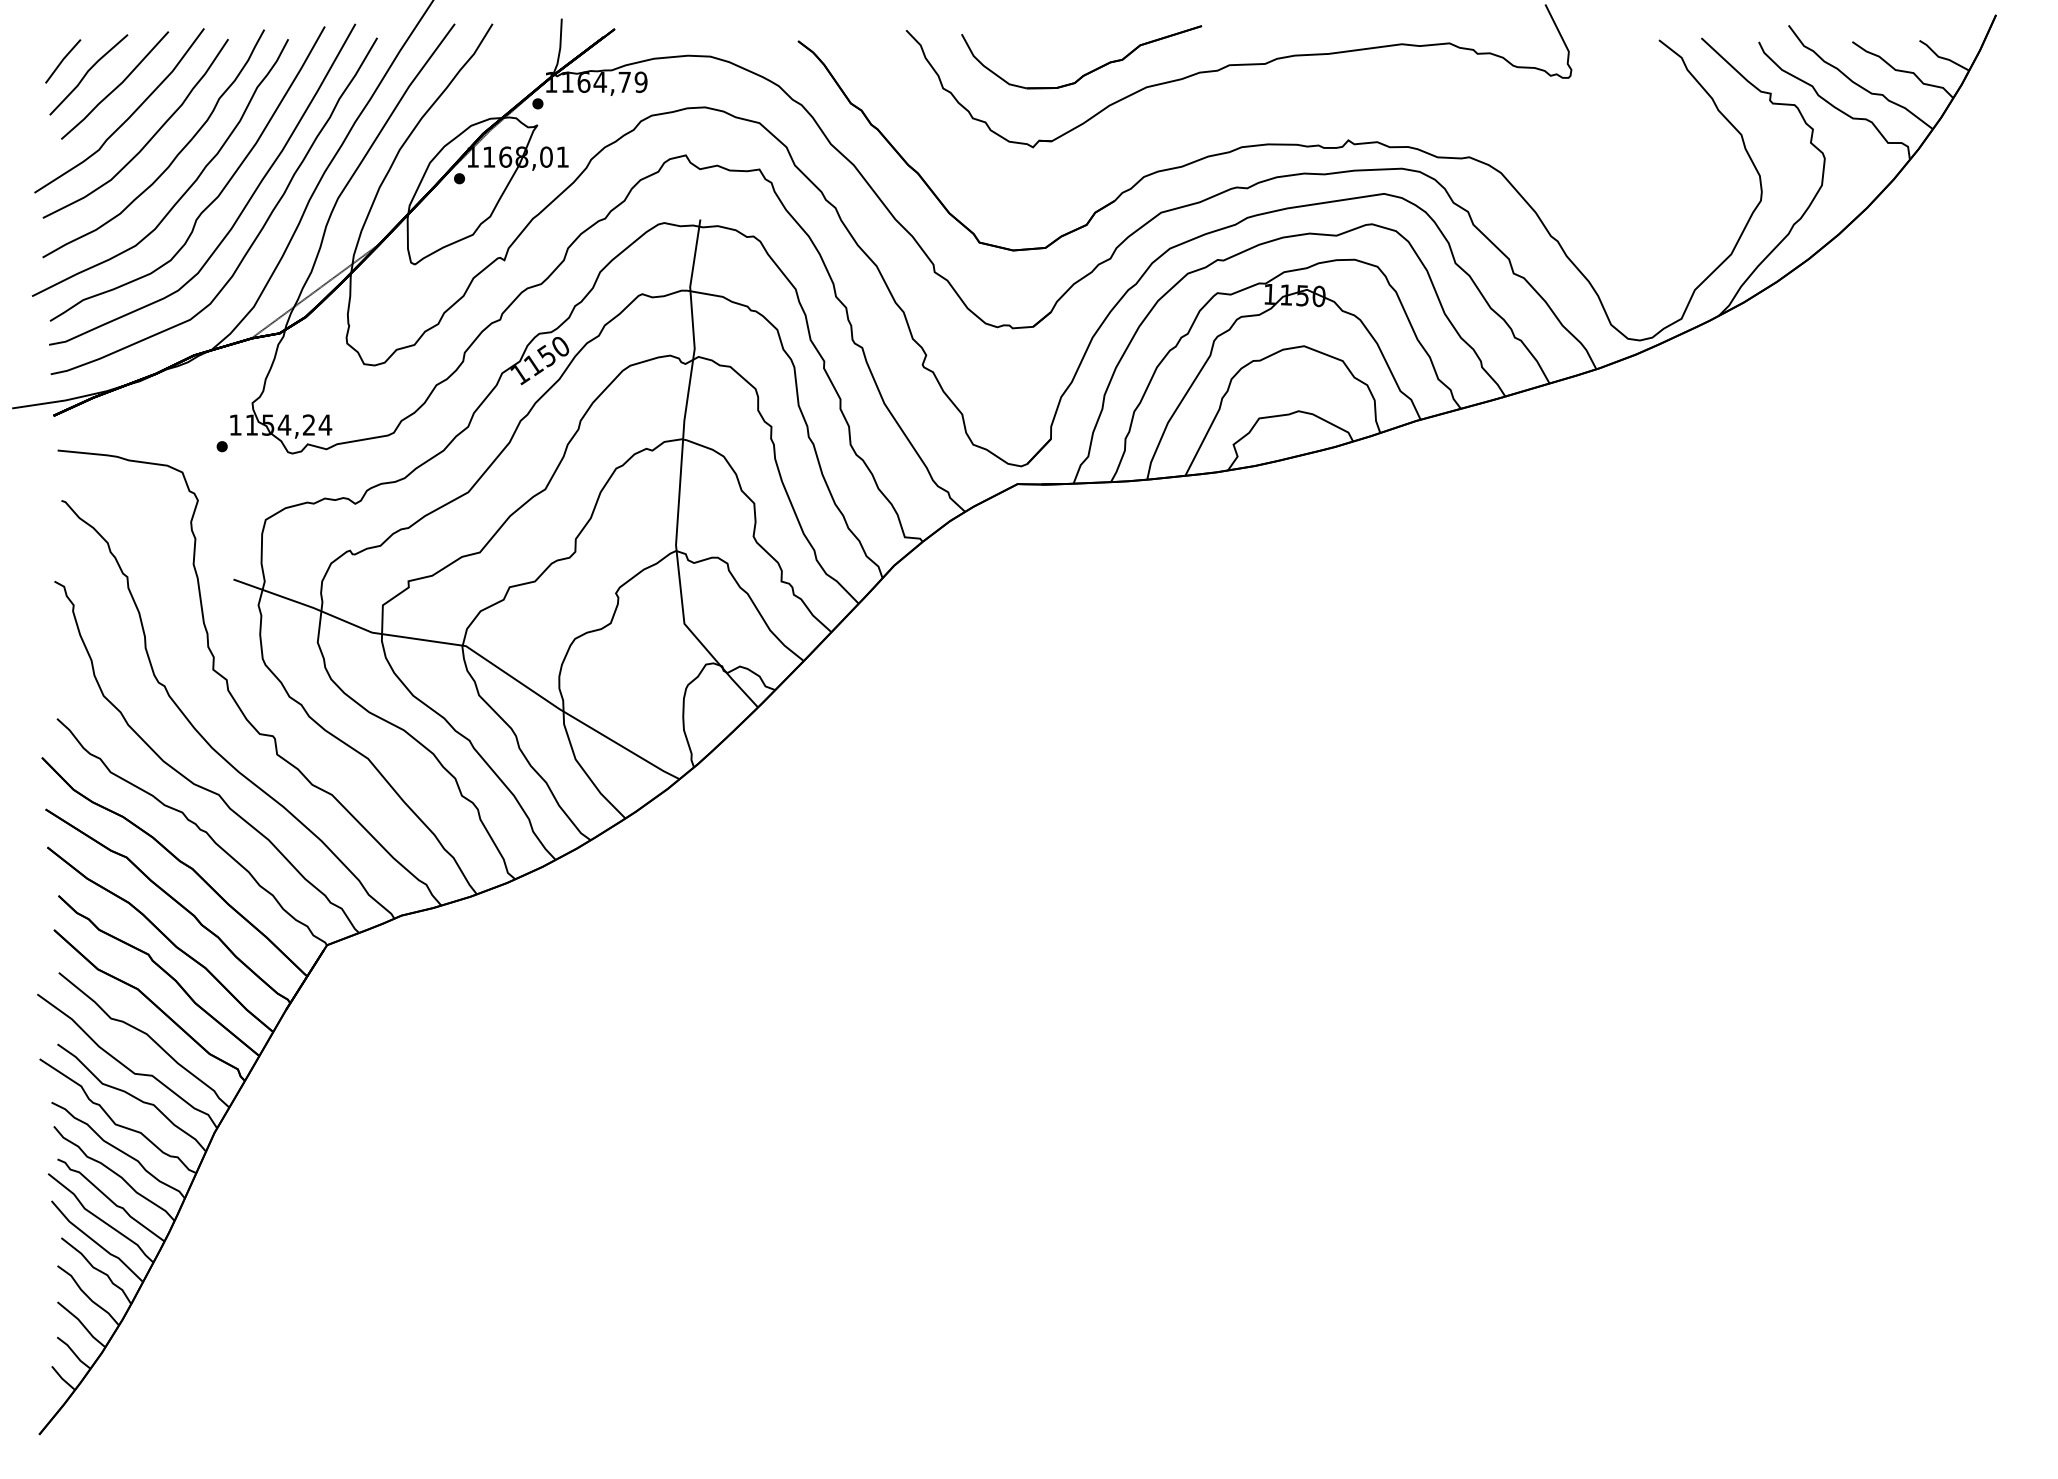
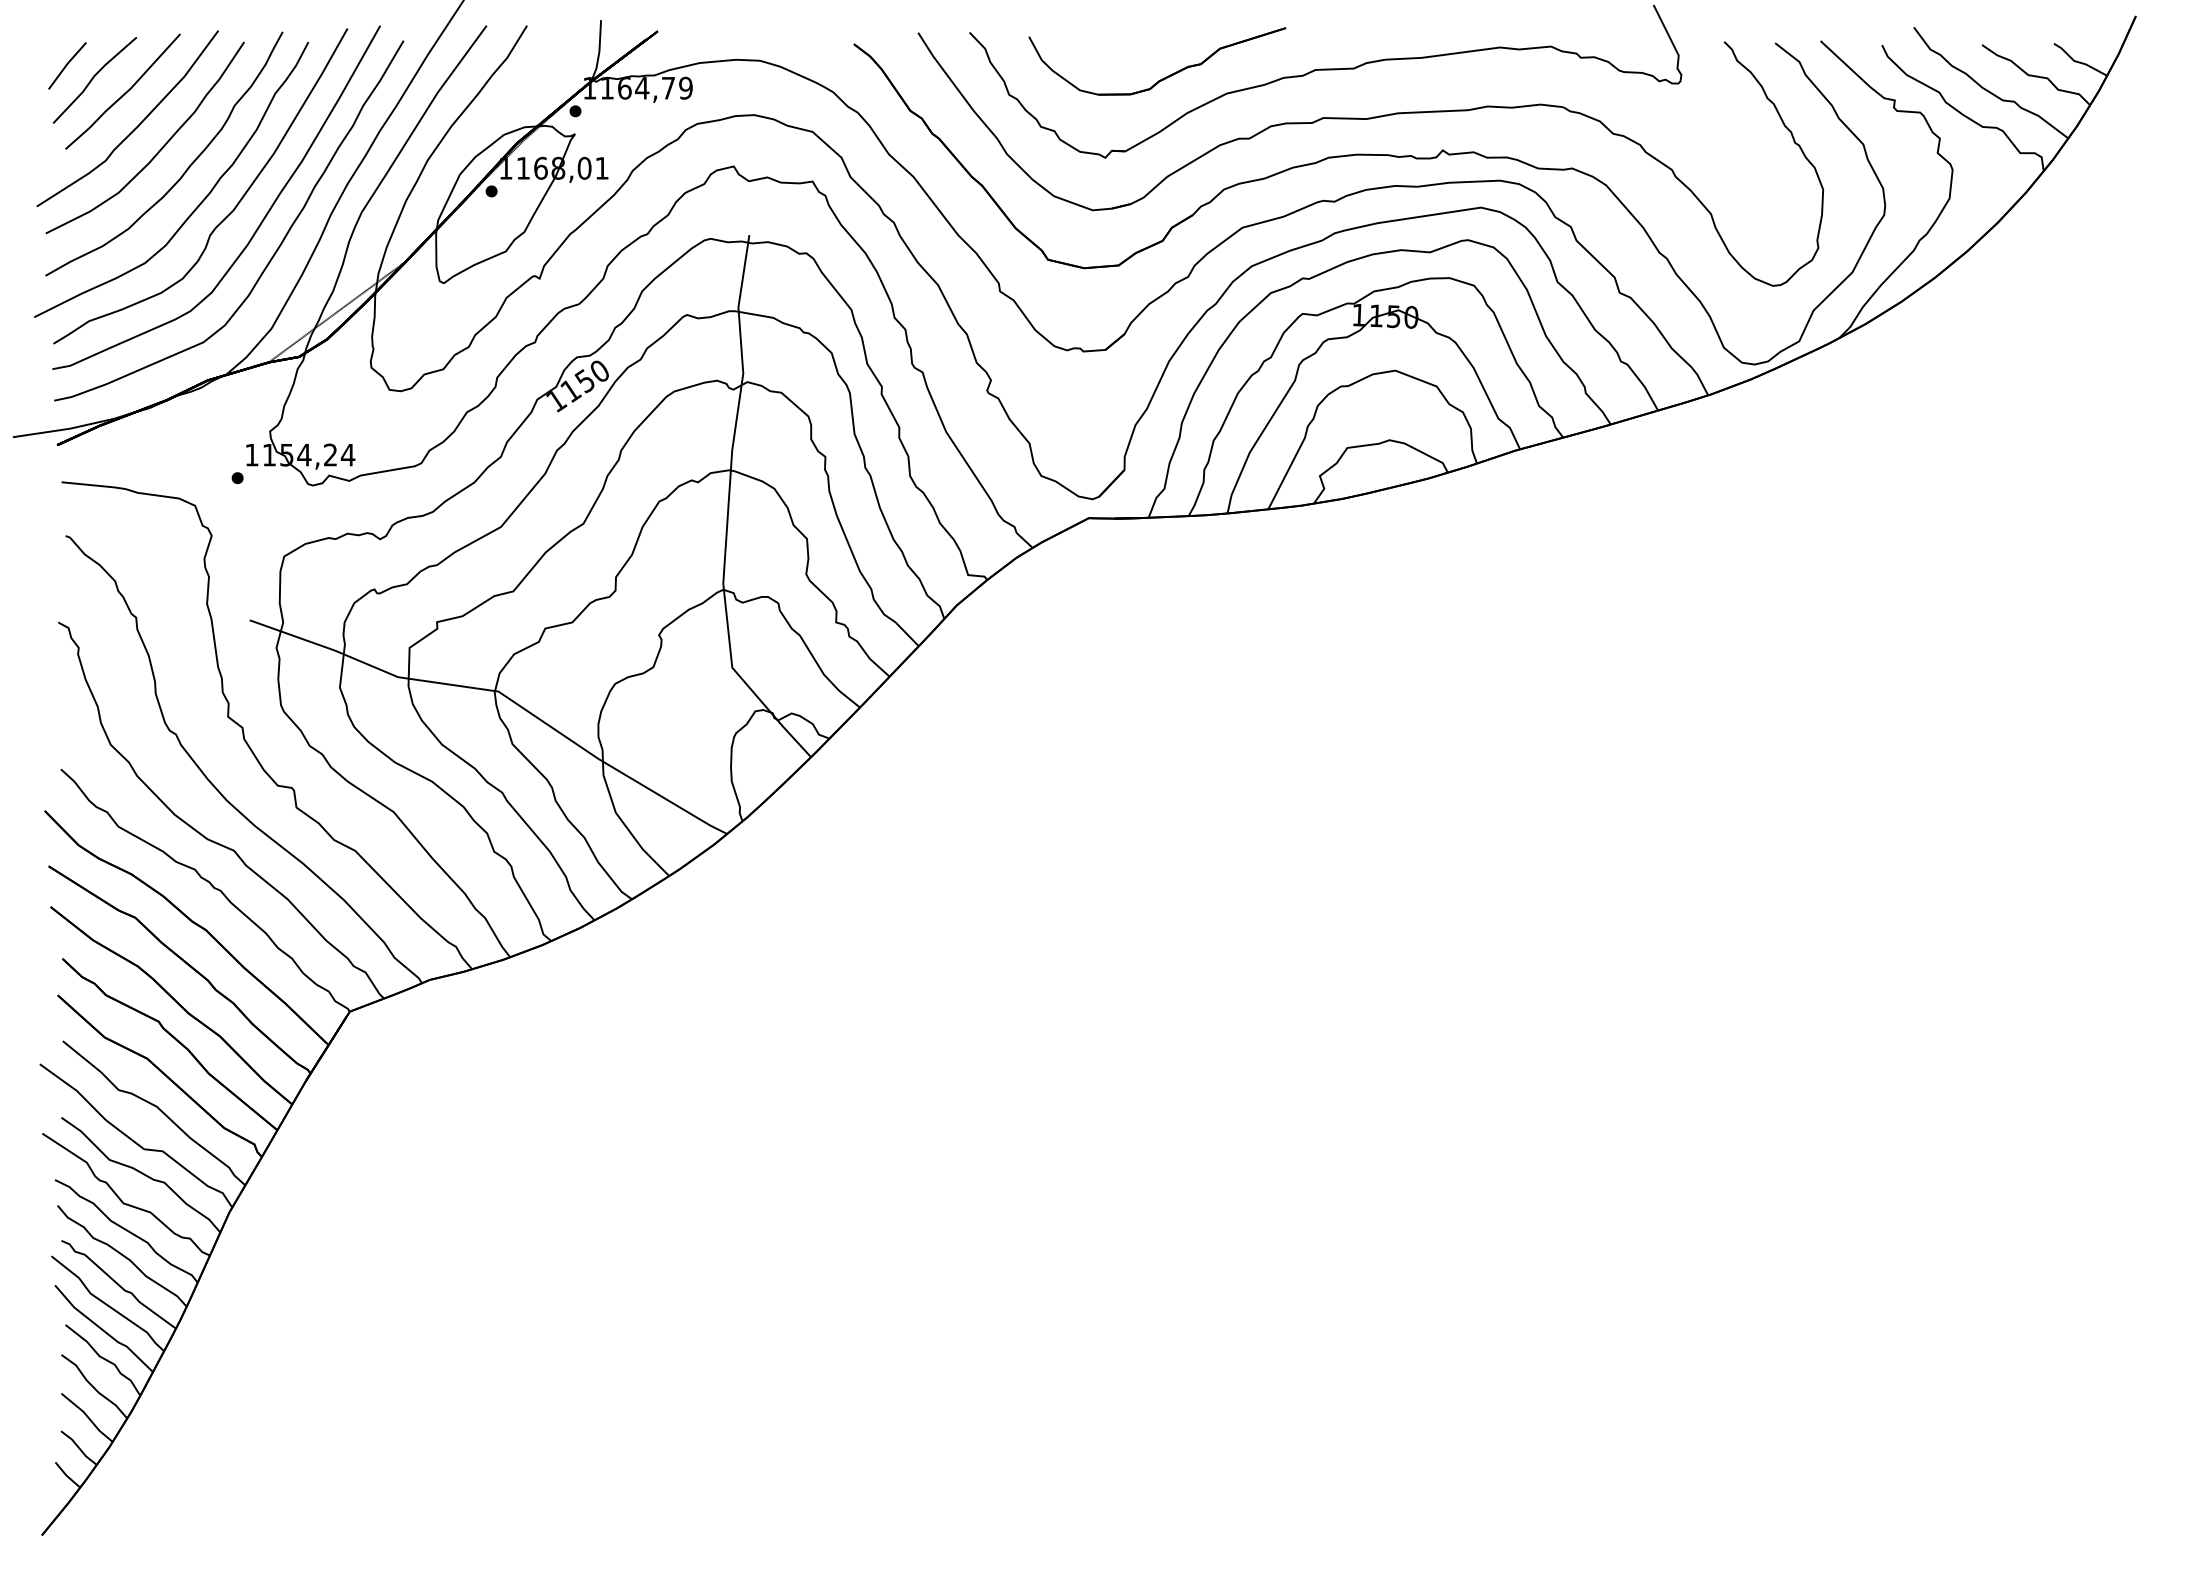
part: (1280, 111) -> (1370, 119), added

